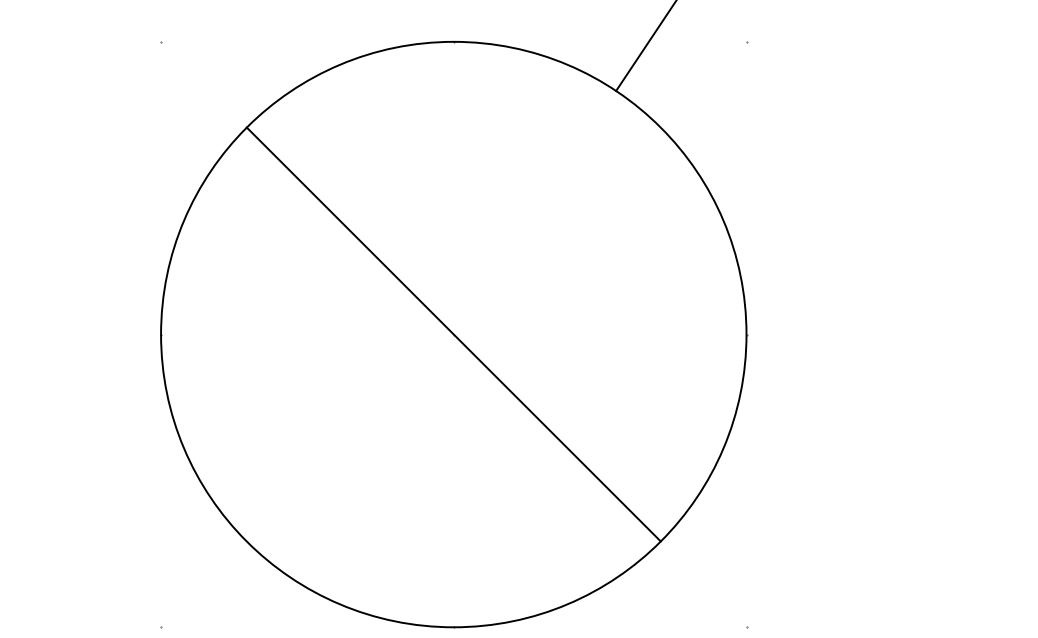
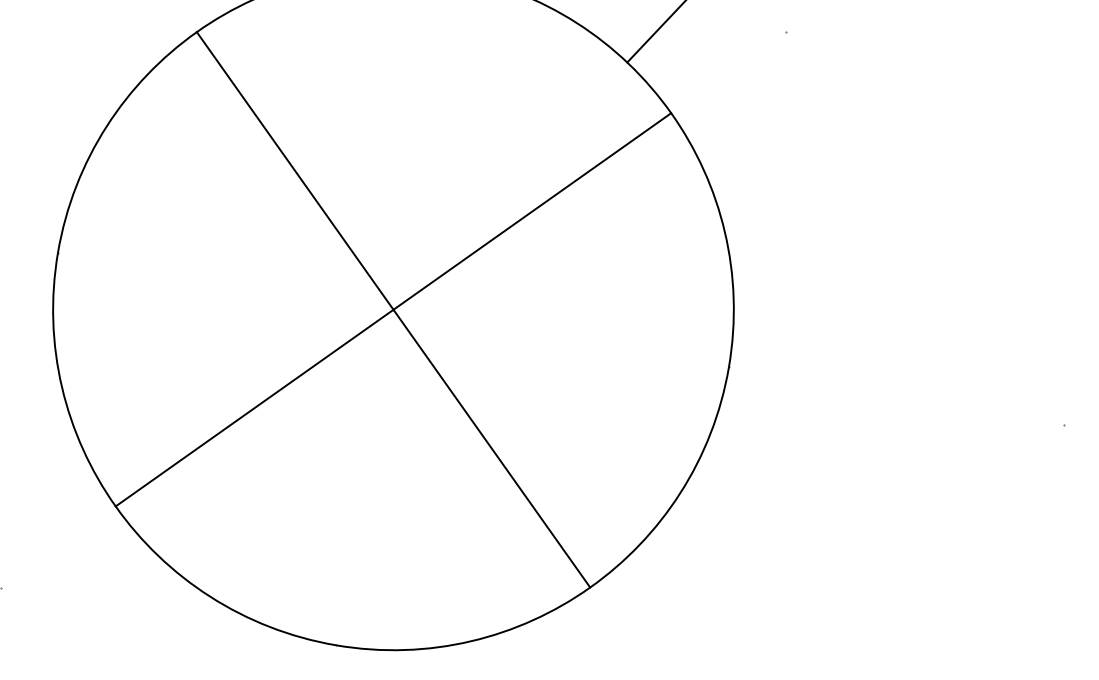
line: (453, 334) -> (393, 309), added

